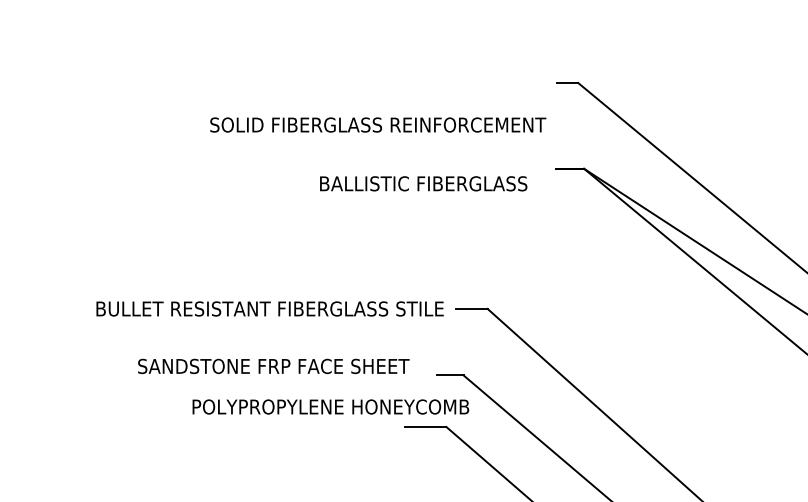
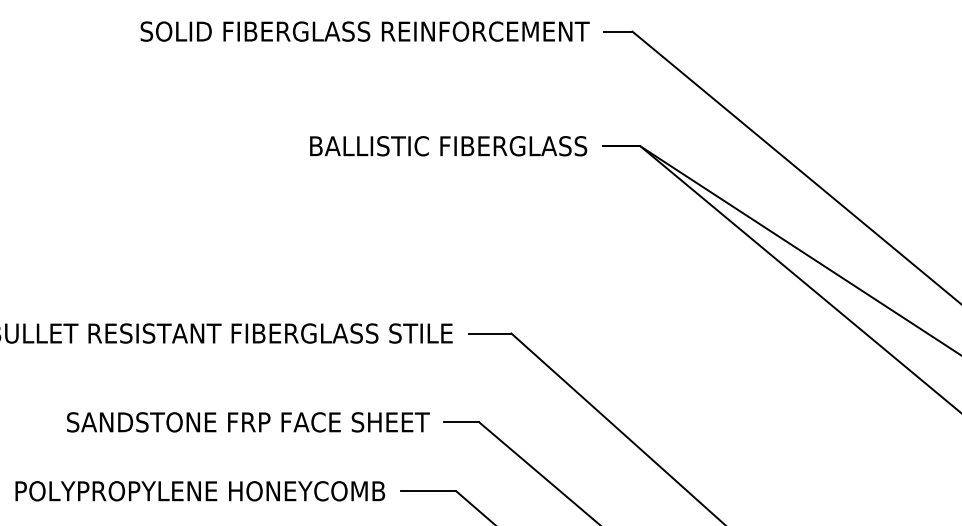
text: (378, 124) -> (365, 30), moved
text: (423, 183) -> (448, 145), moved
text: (273, 366) -> (247, 422), moved
text: (330, 406) -> (199, 490), moved

